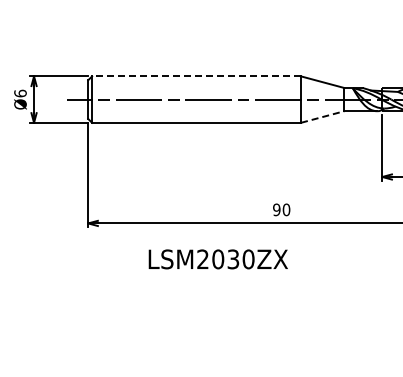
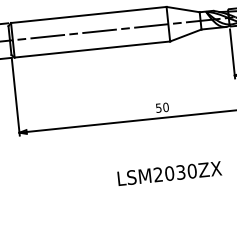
line: (196, 76) -> (88, 15), dashed -> solid
line: (323, 116) -> (186, 35), dashed -> solid
text: (276, 209) -> (158, 107), 90 -> 50
text: (217, 259) -> (169, 173), moved

